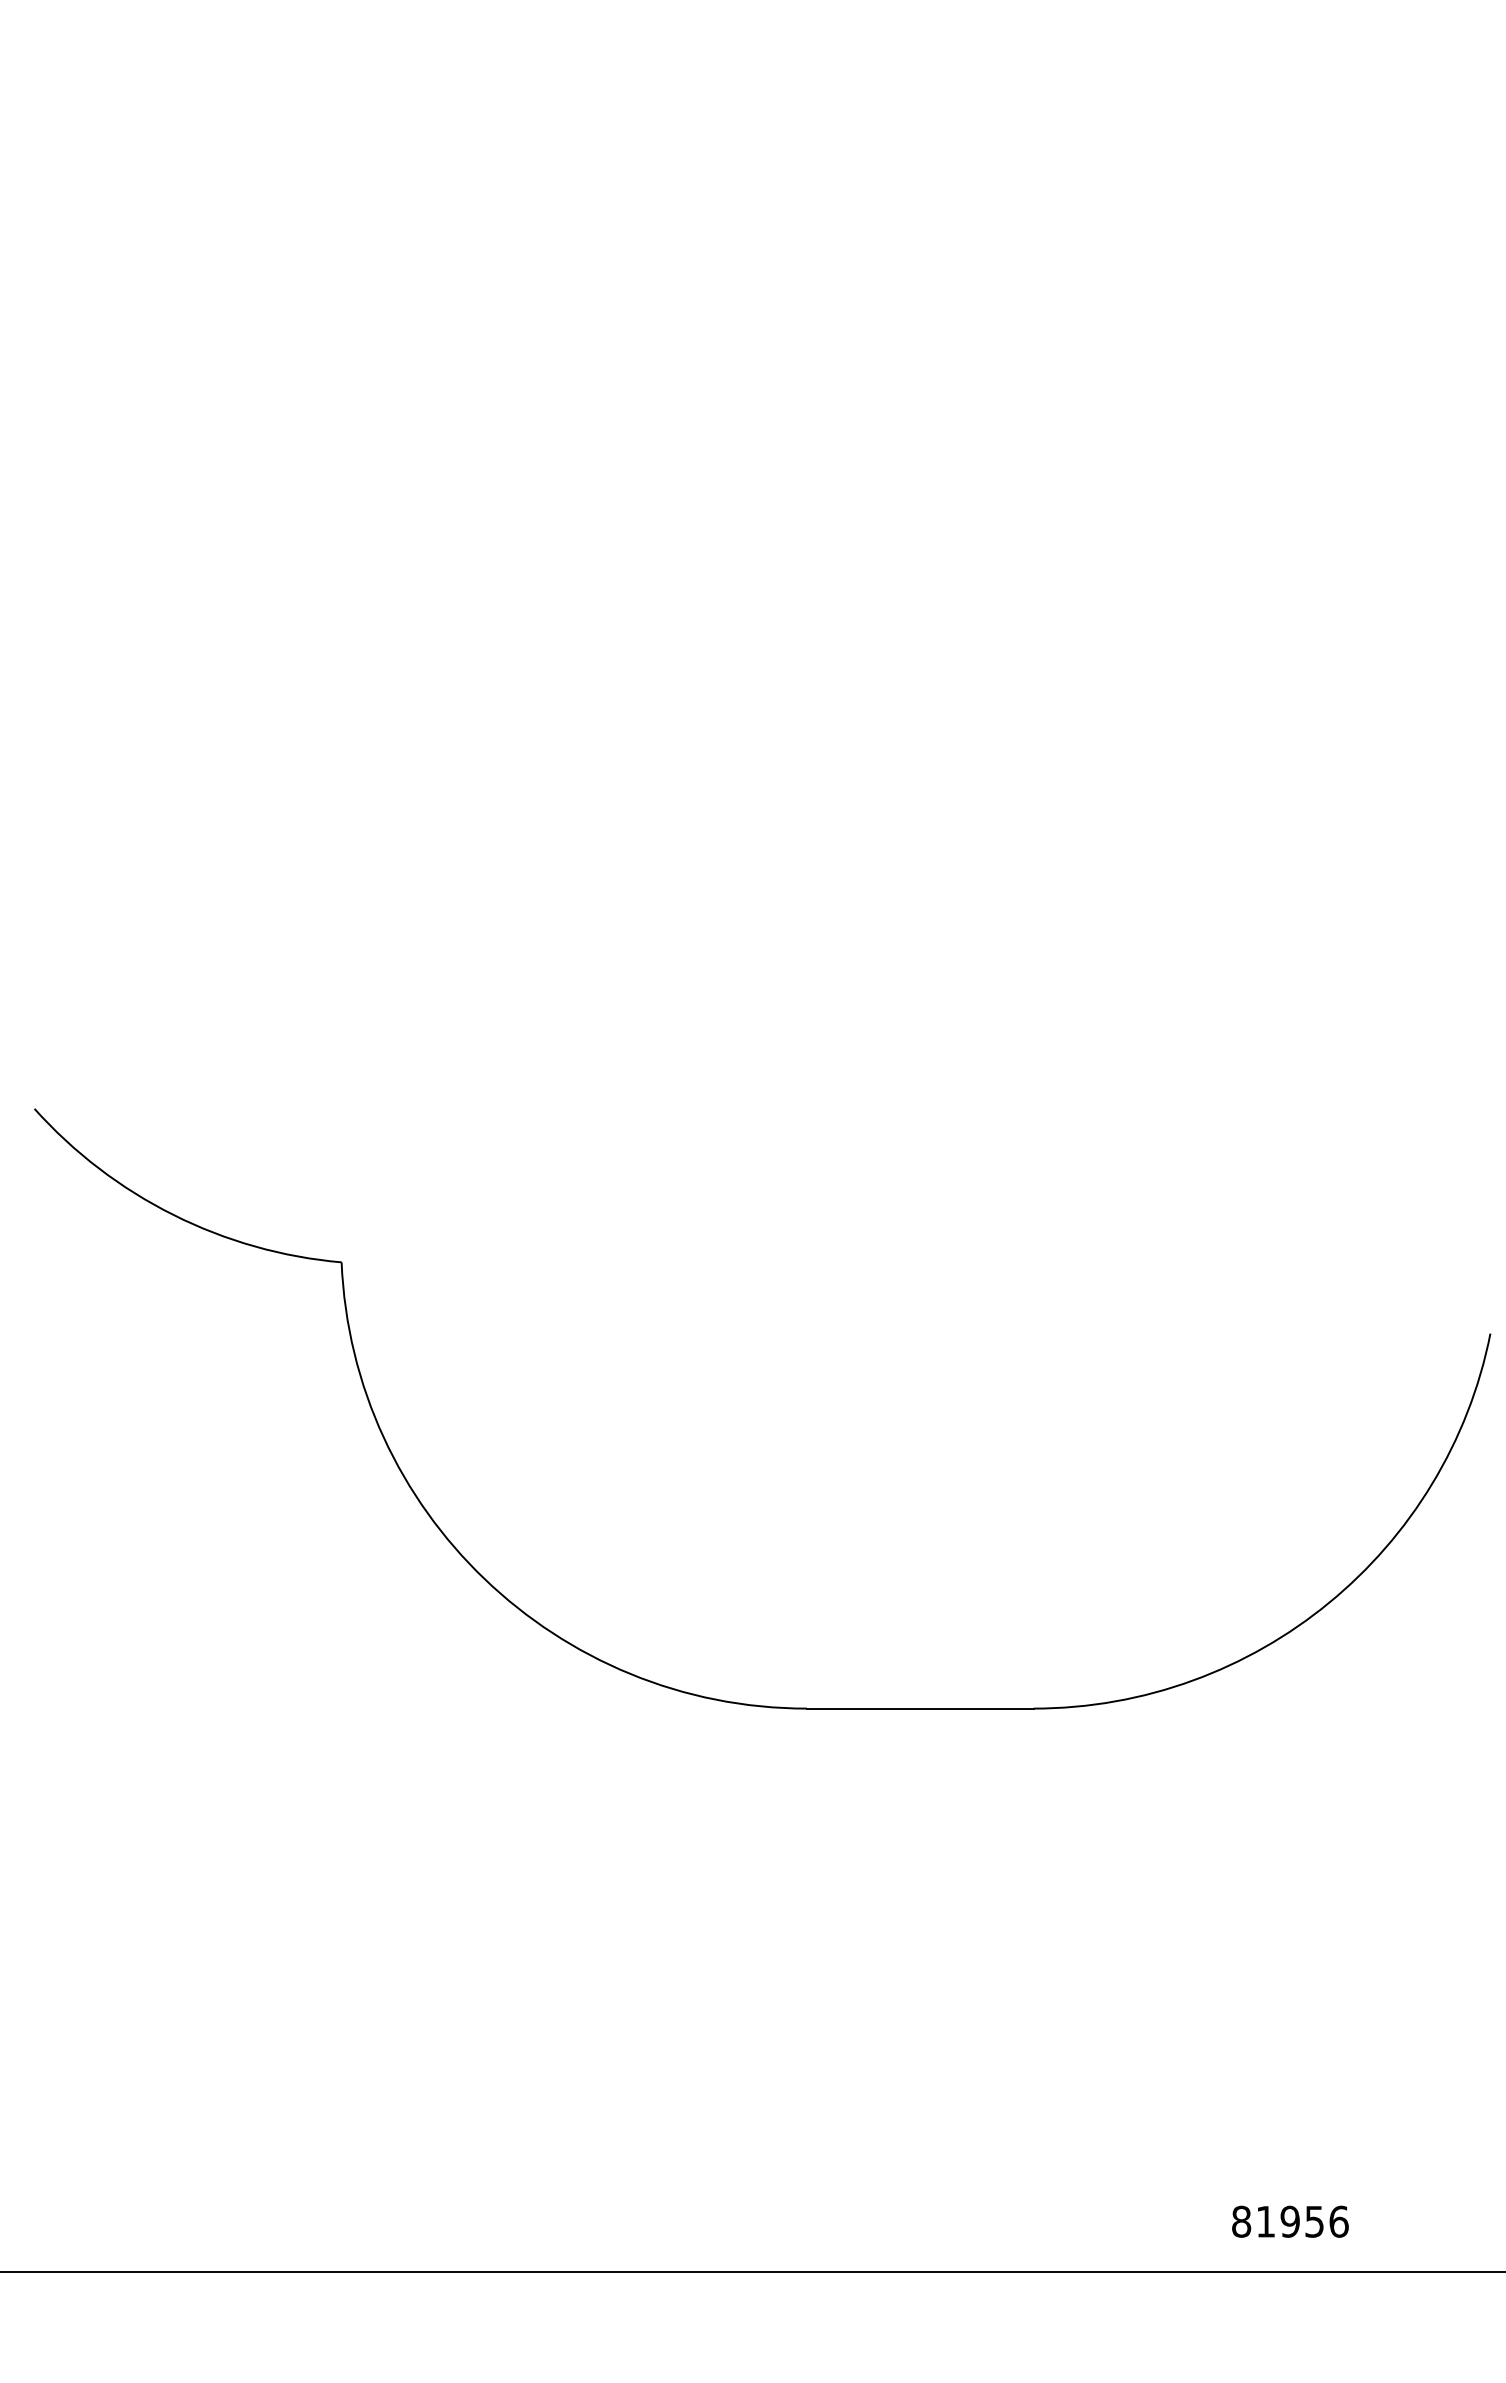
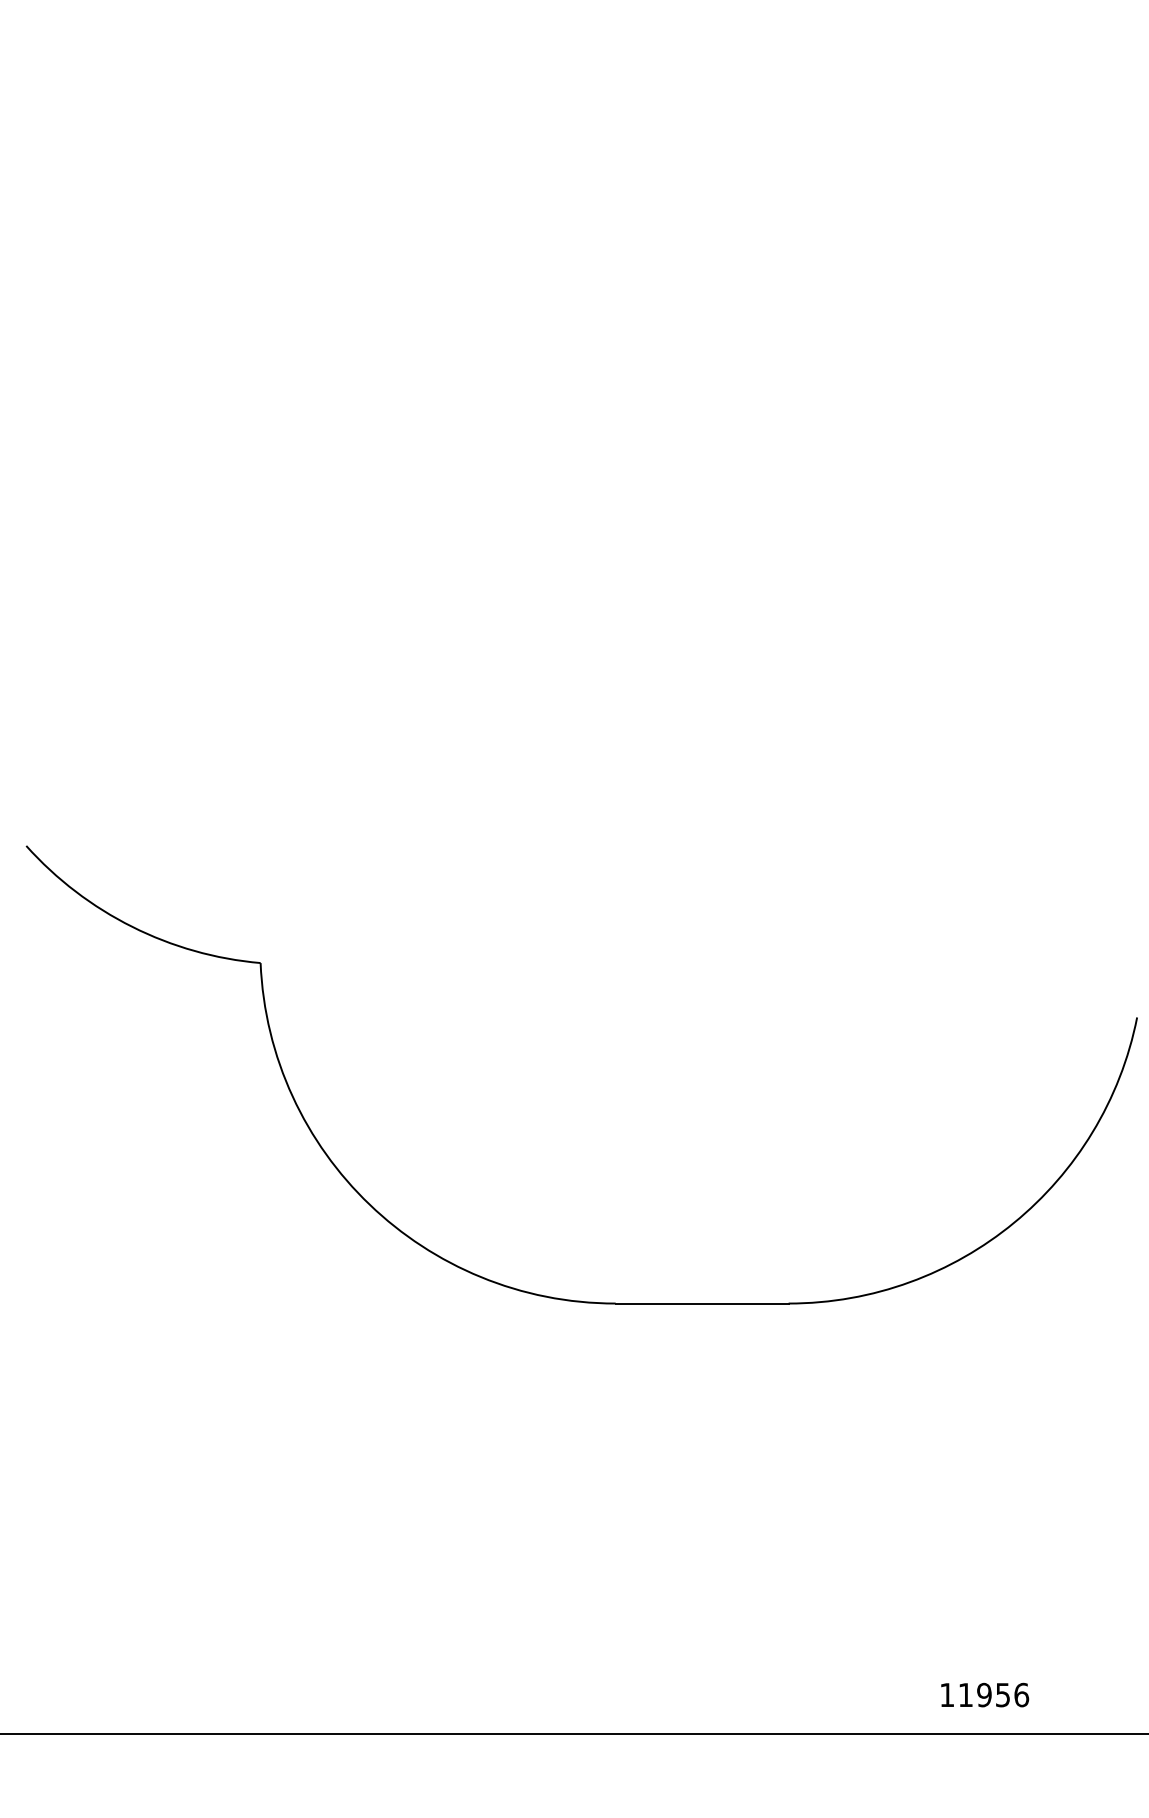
text: (1241, 2221) -> (947, 1694), 81956 -> 11956

